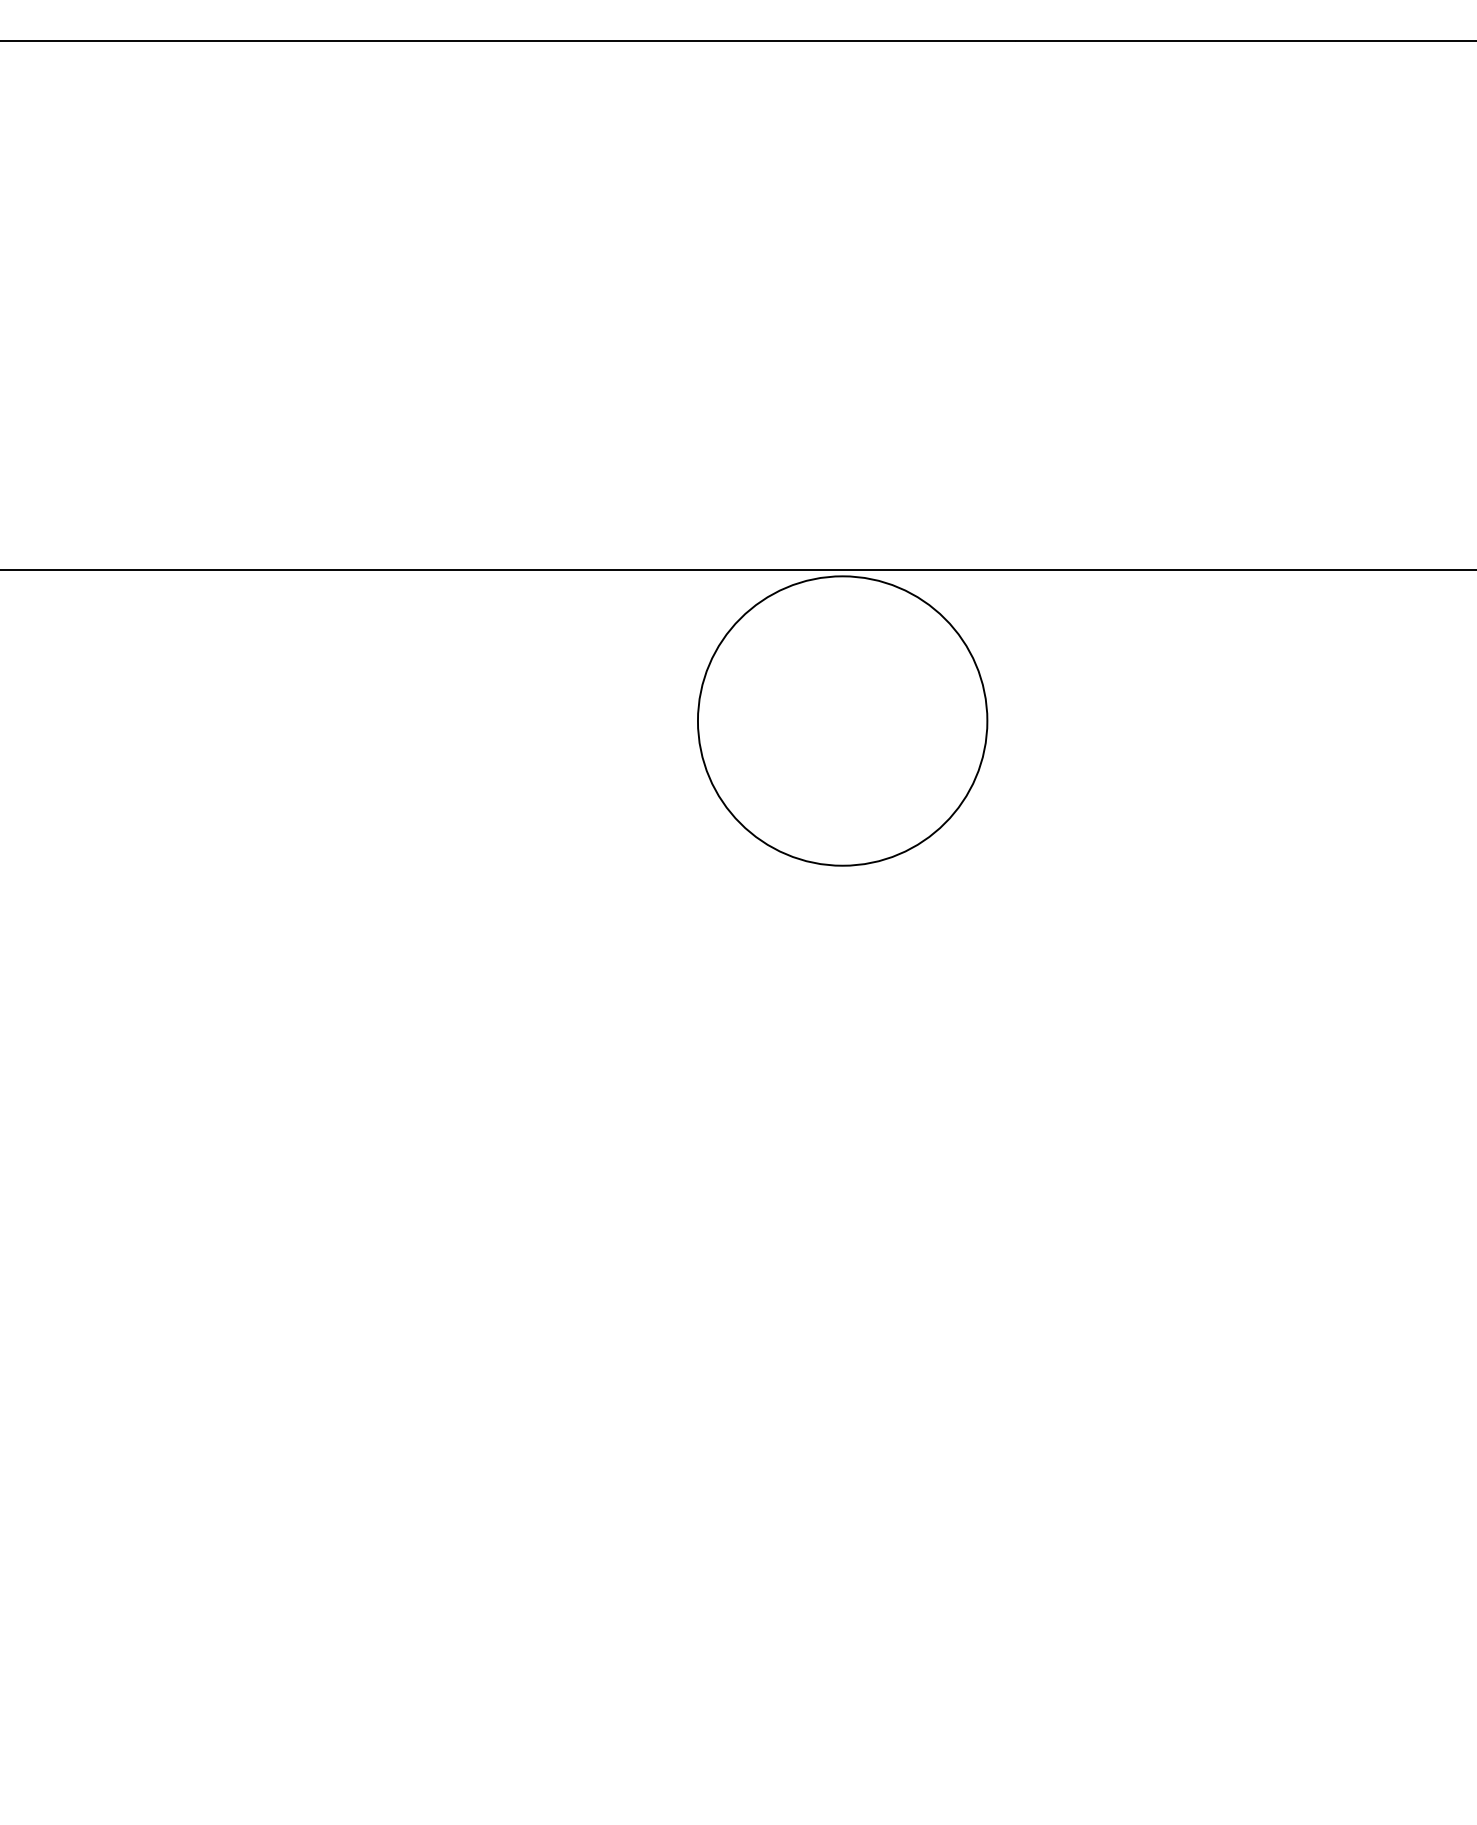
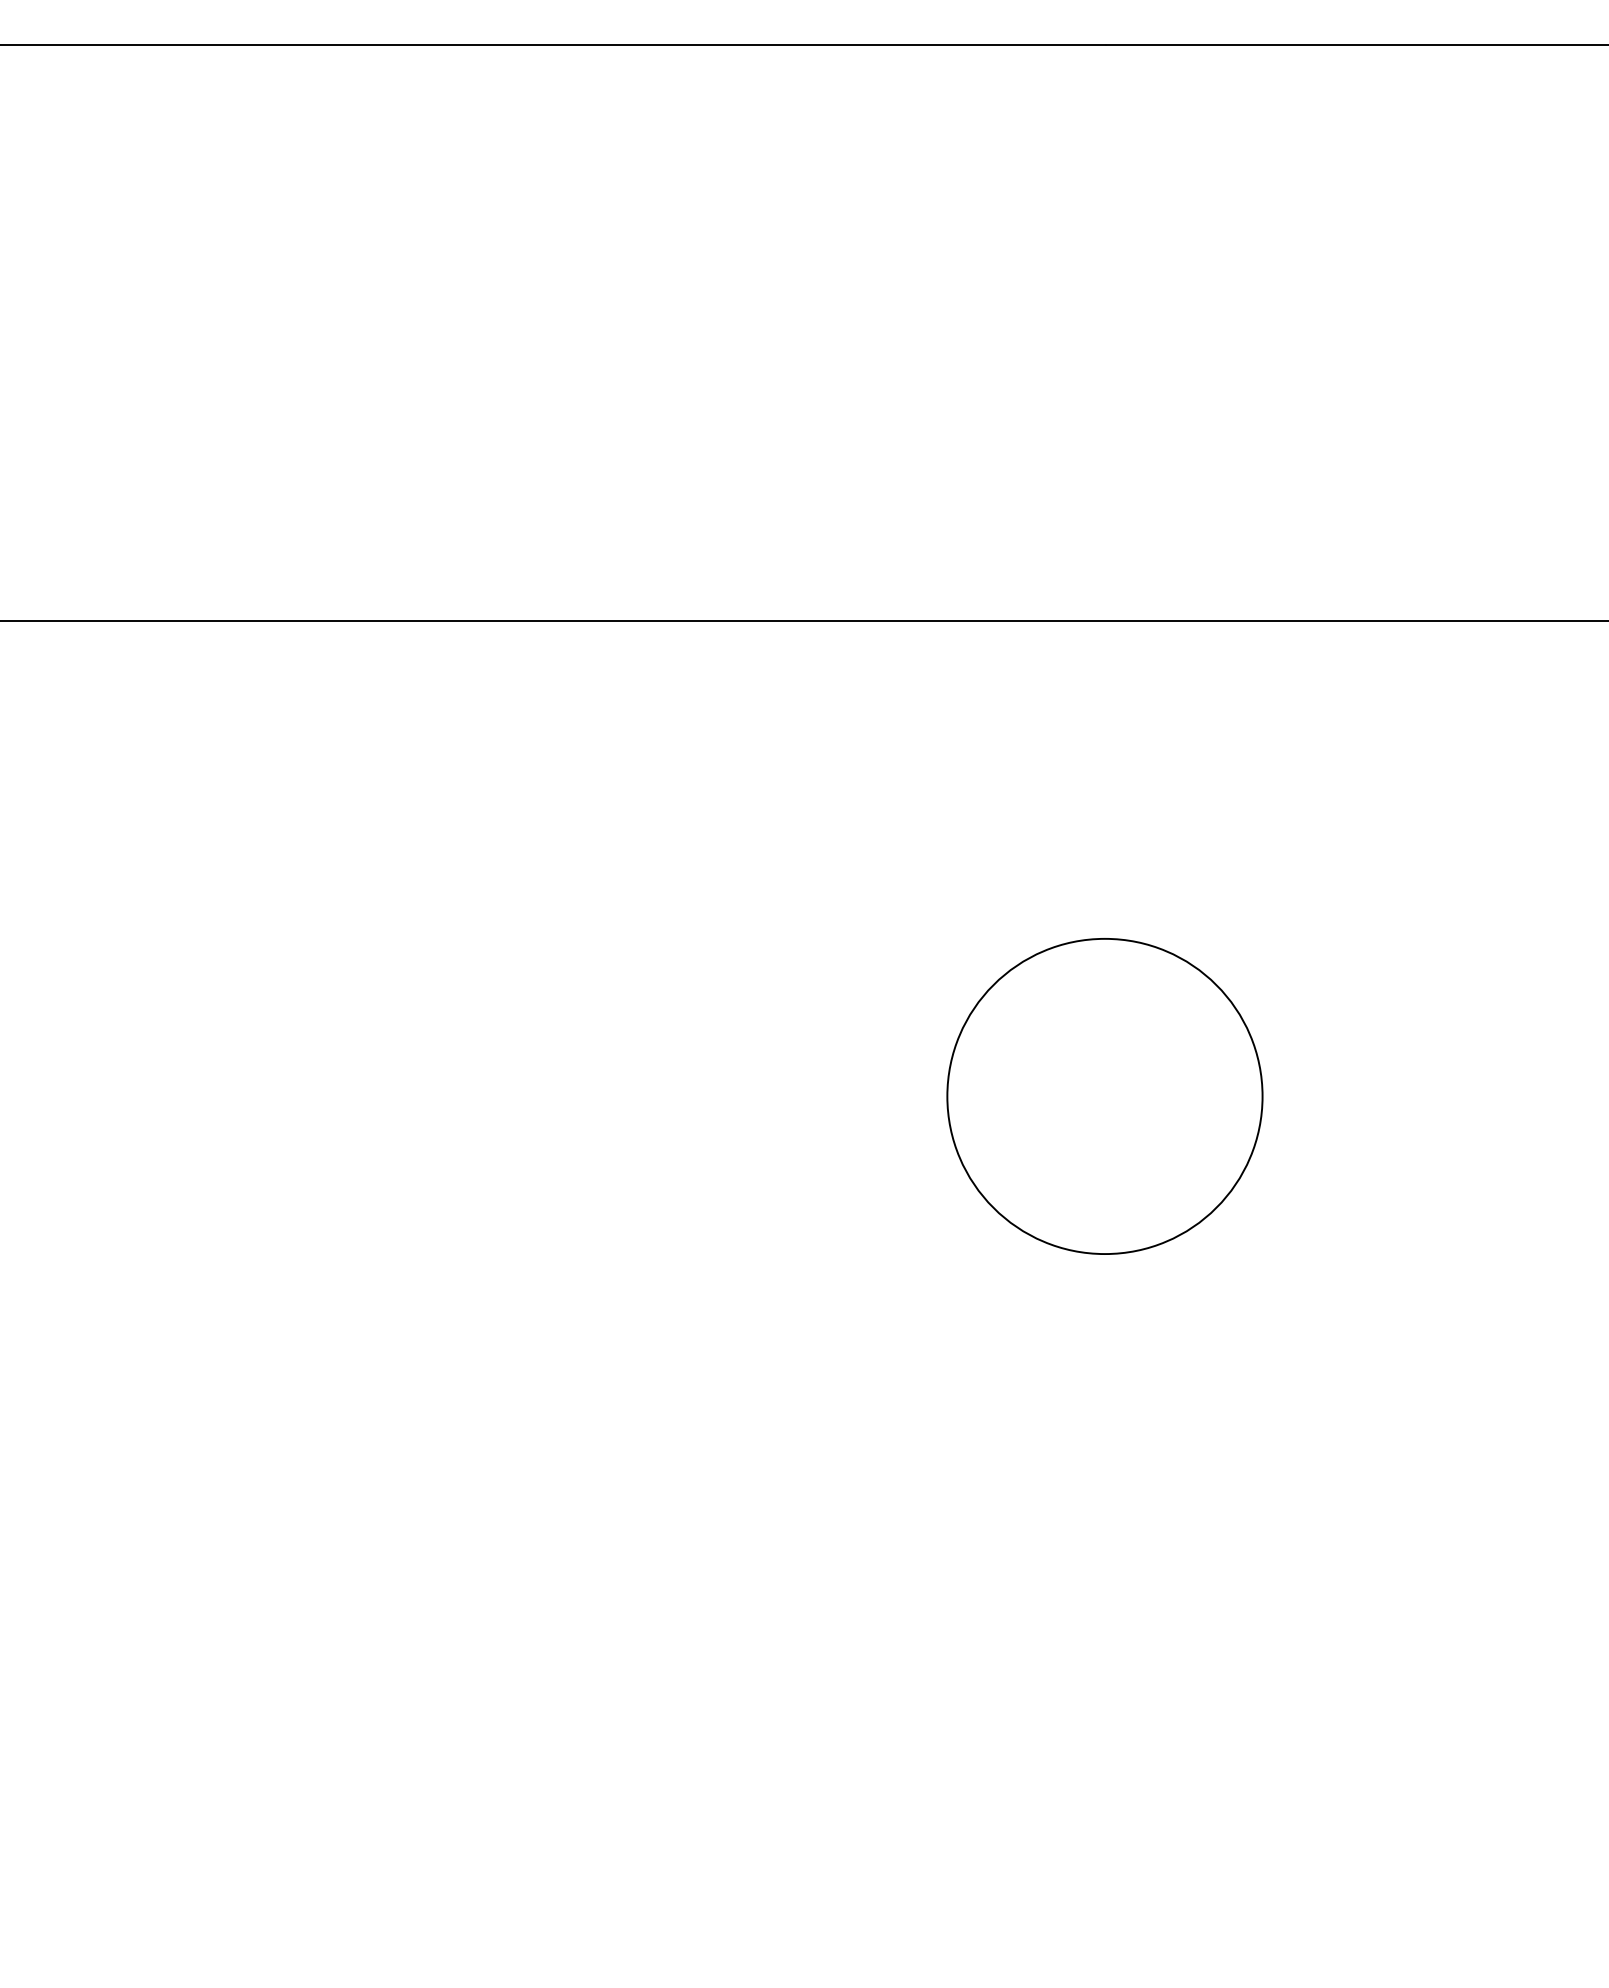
circle: (842, 721) -> (1104, 1096), moved

